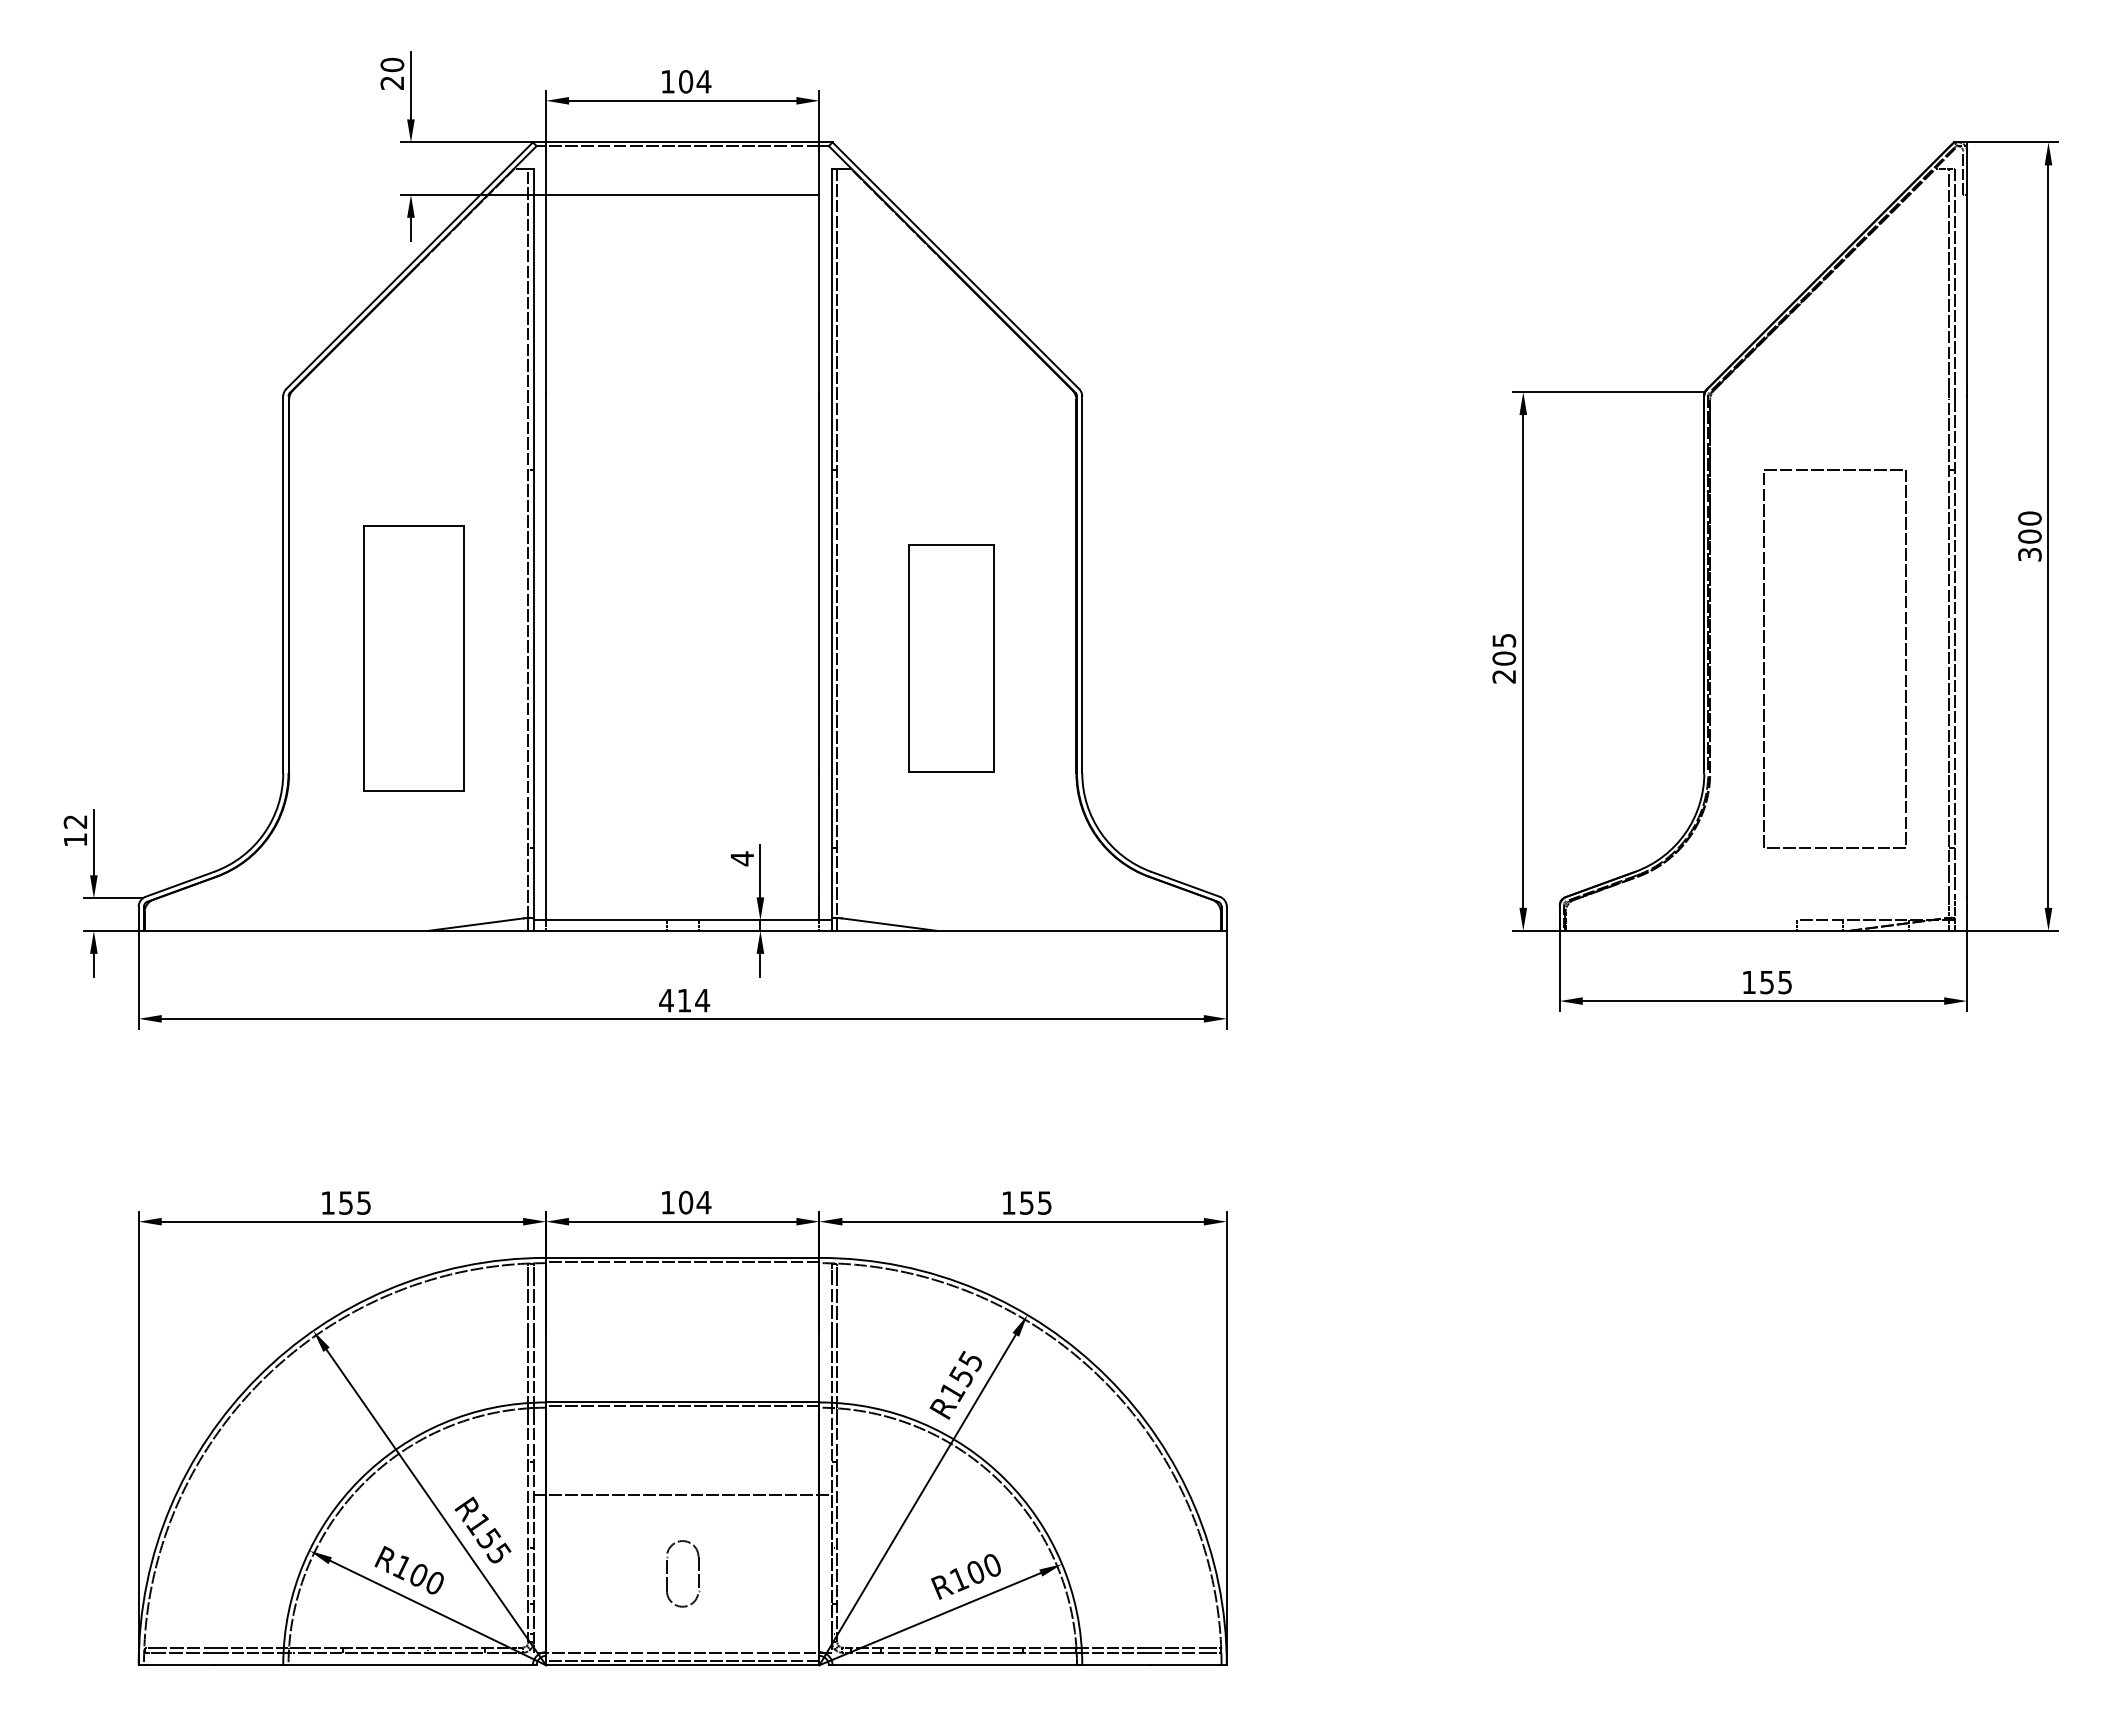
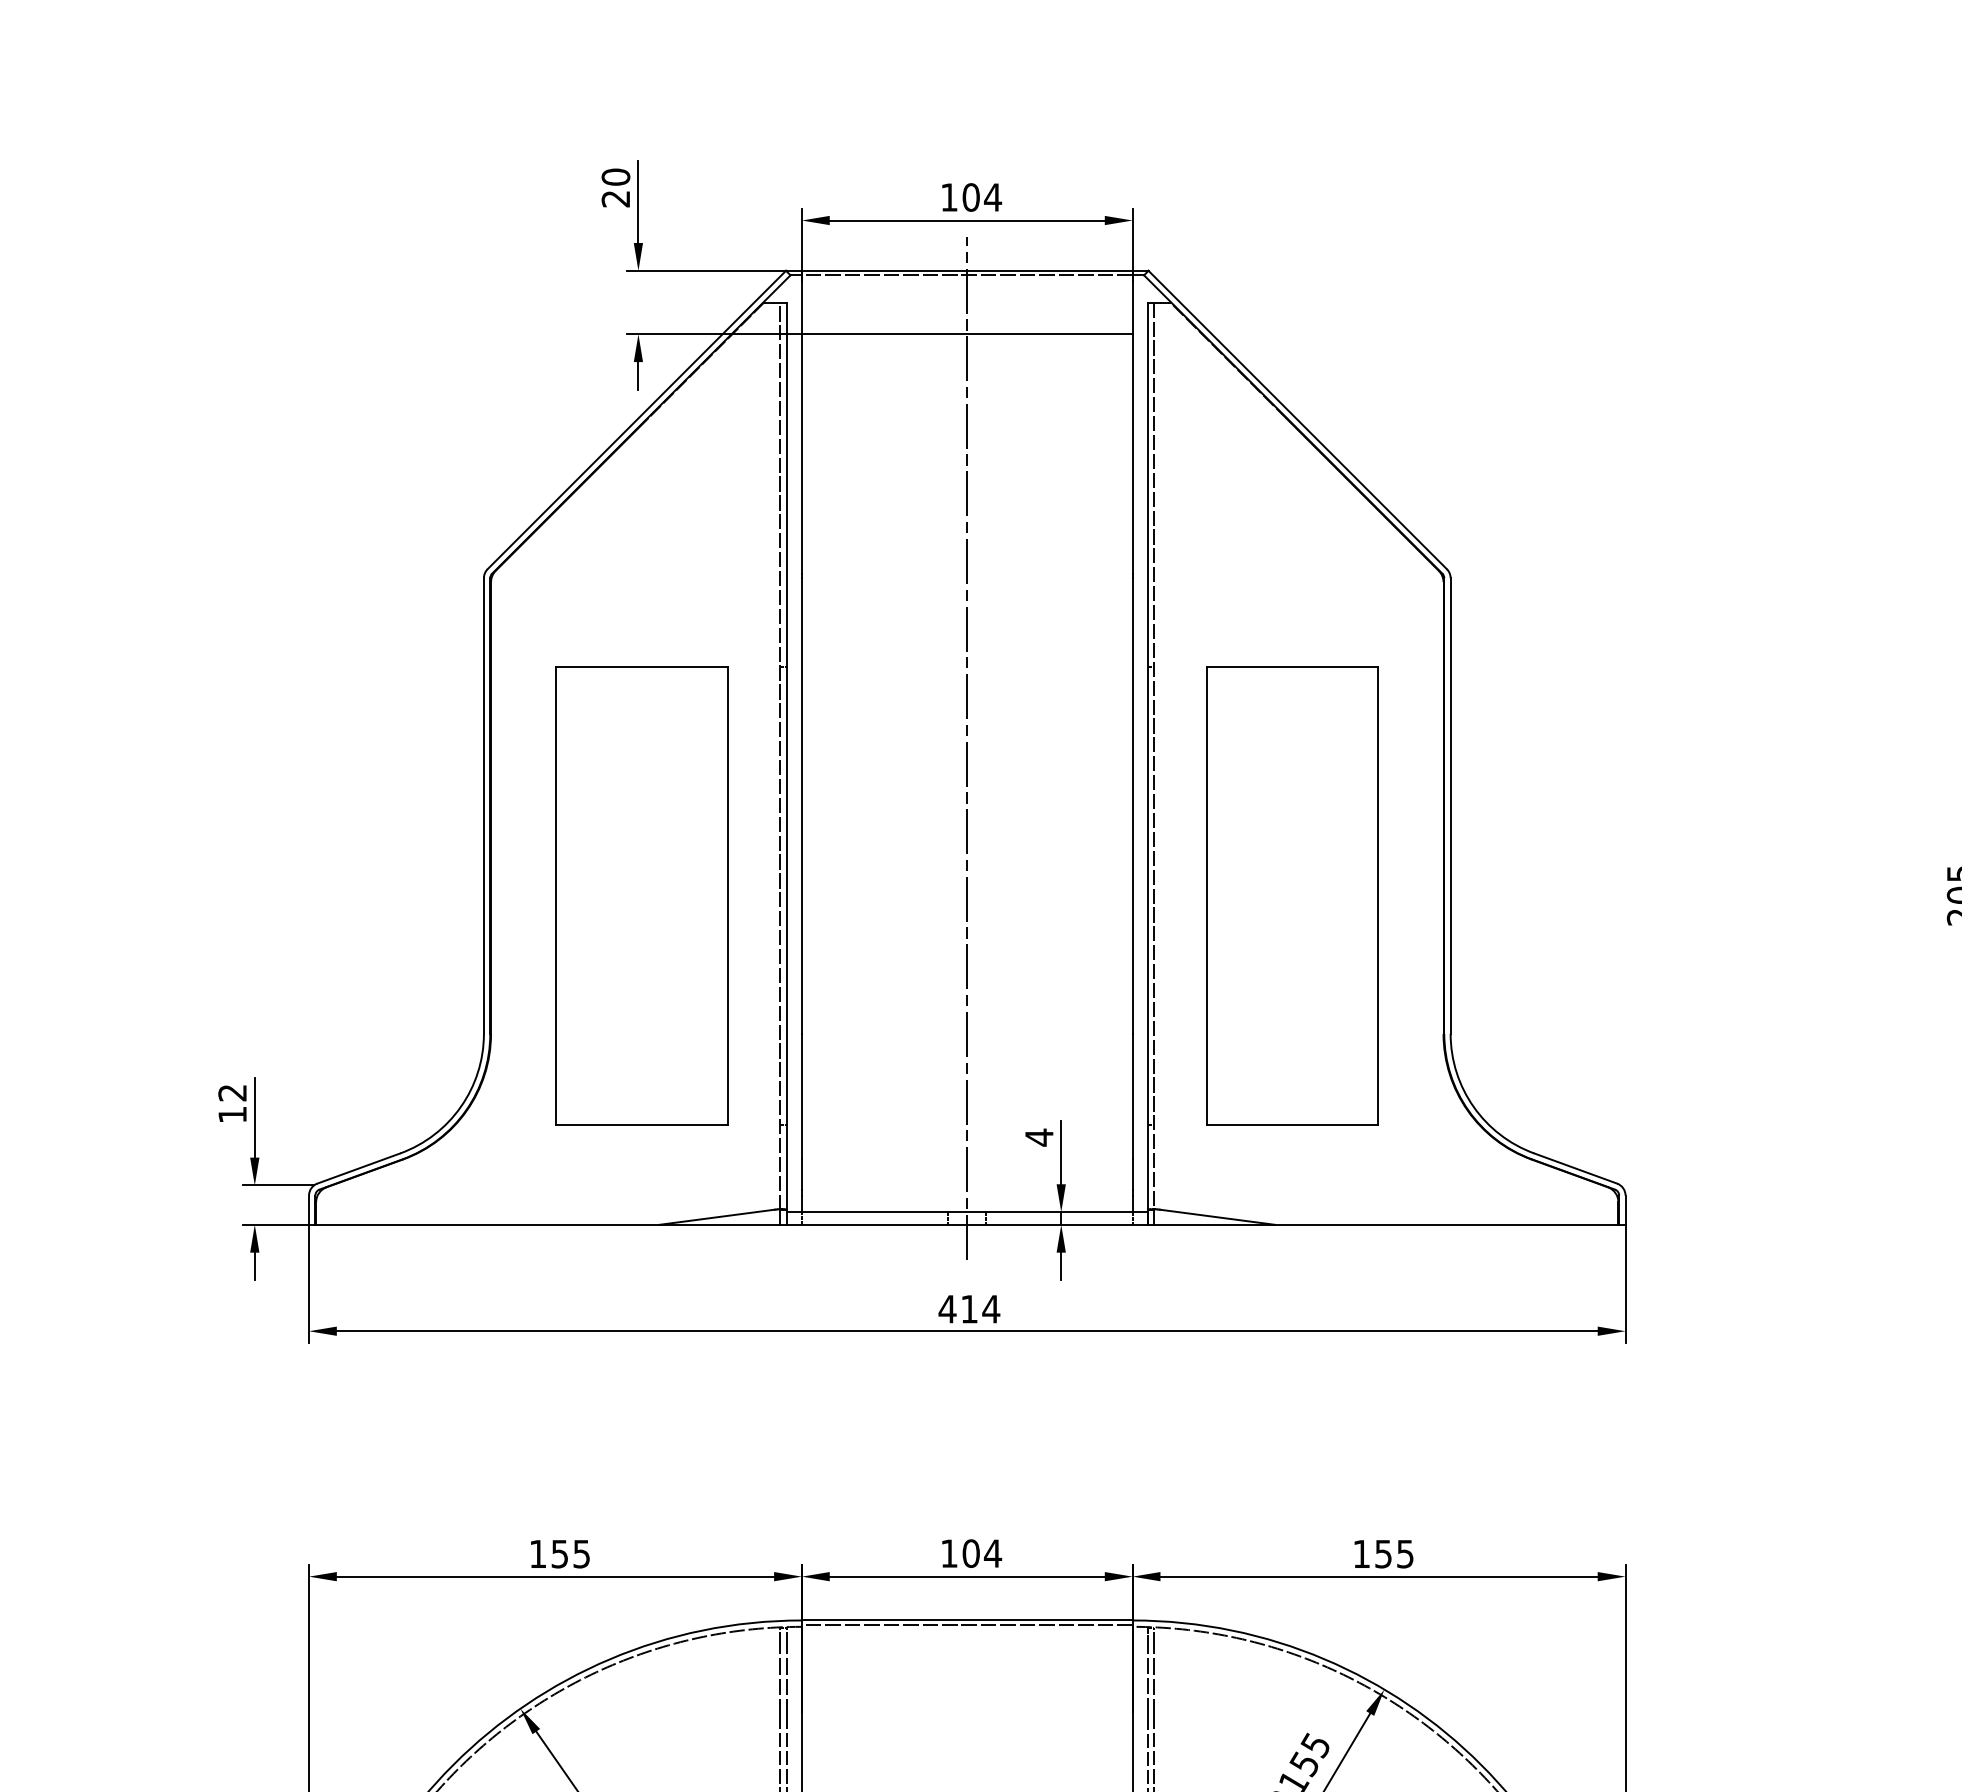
line: (682, 536) -> (966, 747), added
part: (413, 658) -> (641, 895), size x1.43
part: (951, 658) -> (1292, 895), size x1.67

